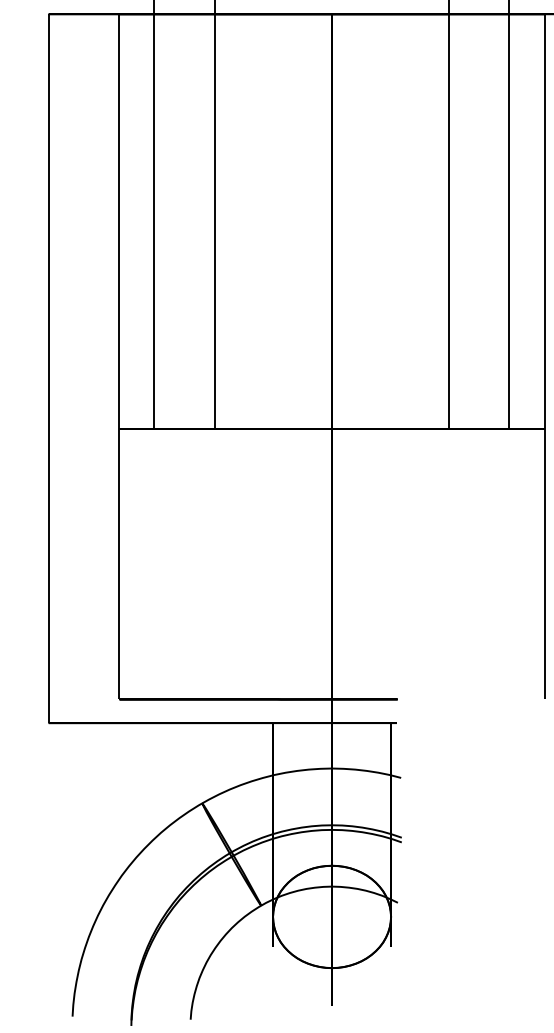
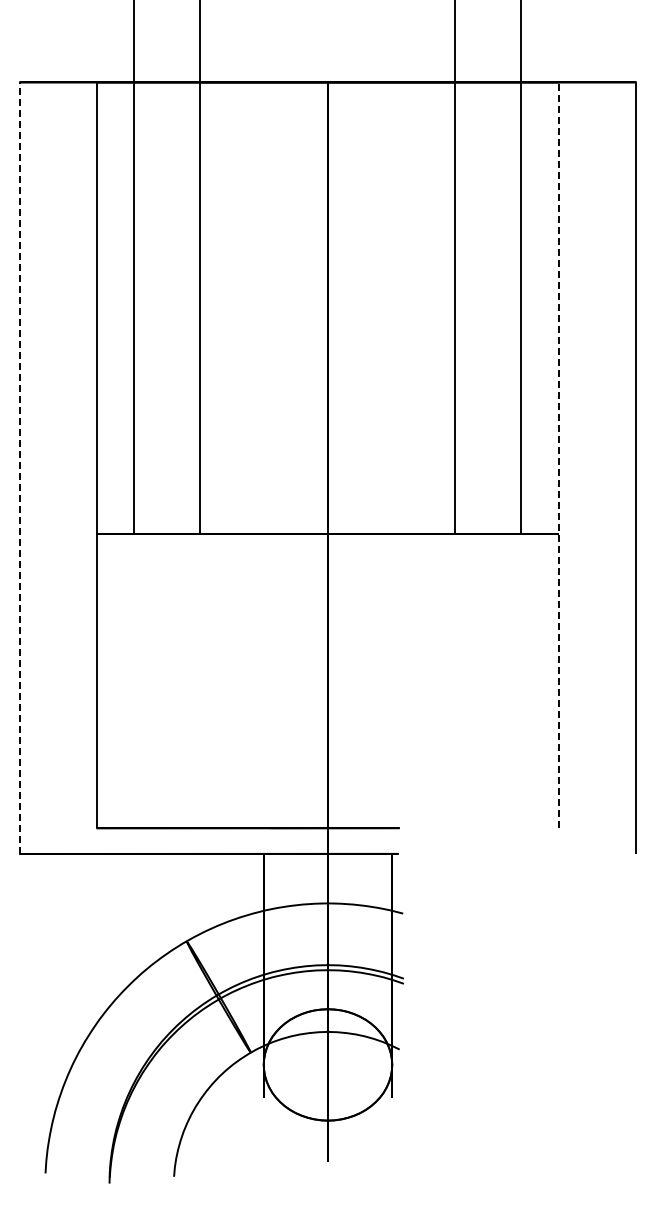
line: (544, 357) -> (559, 455), solid -> dashed
line: (48, 369) -> (19, 468), solid -> dashed

